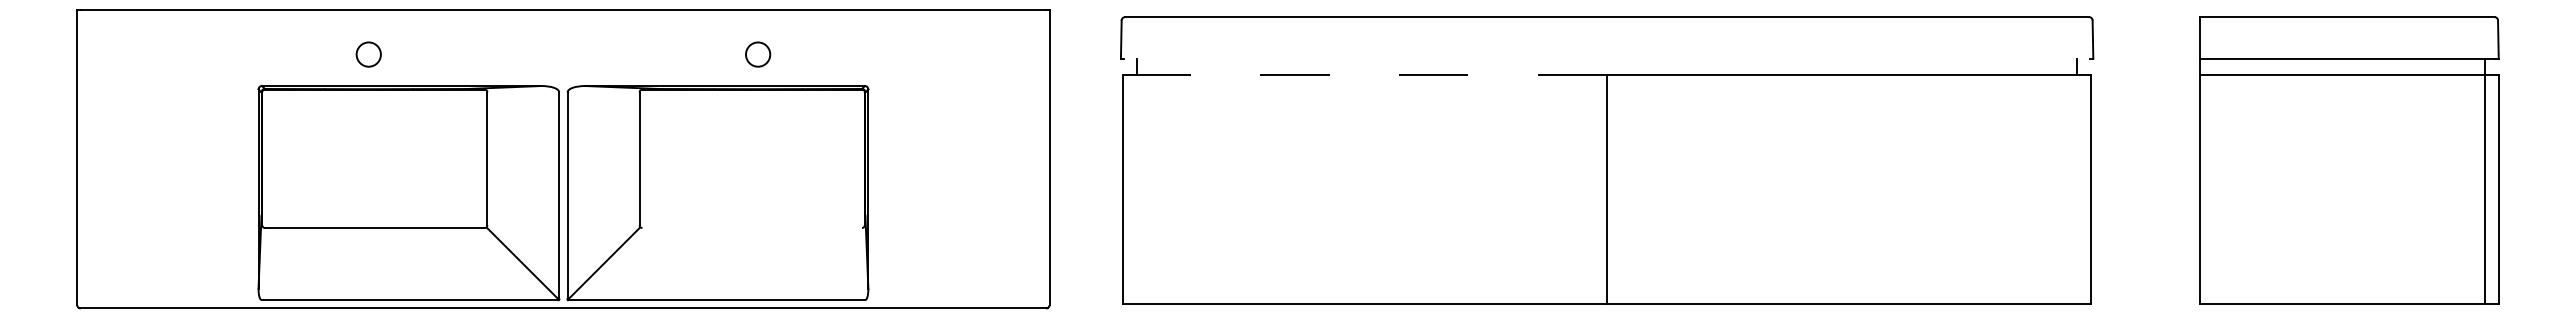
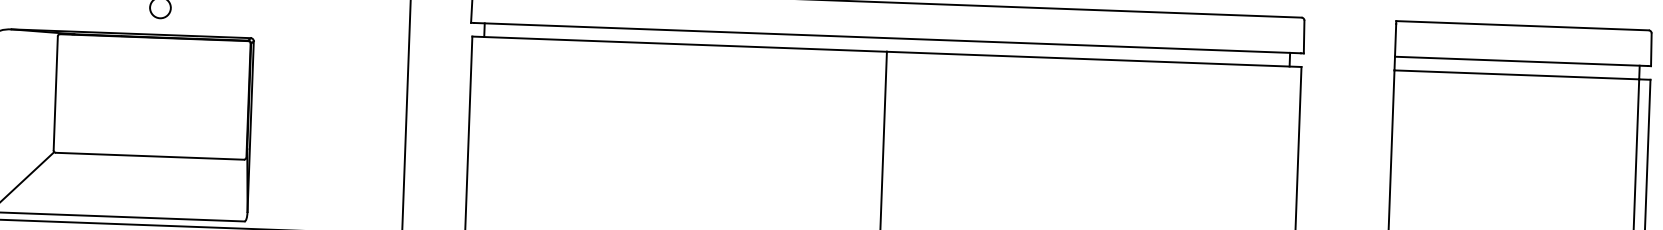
line: (1606, 58) -> (886, 37), added
line: (1364, 74) -> (679, 43), dashed -> solid
line: (752, 228) -> (150, 156), added

